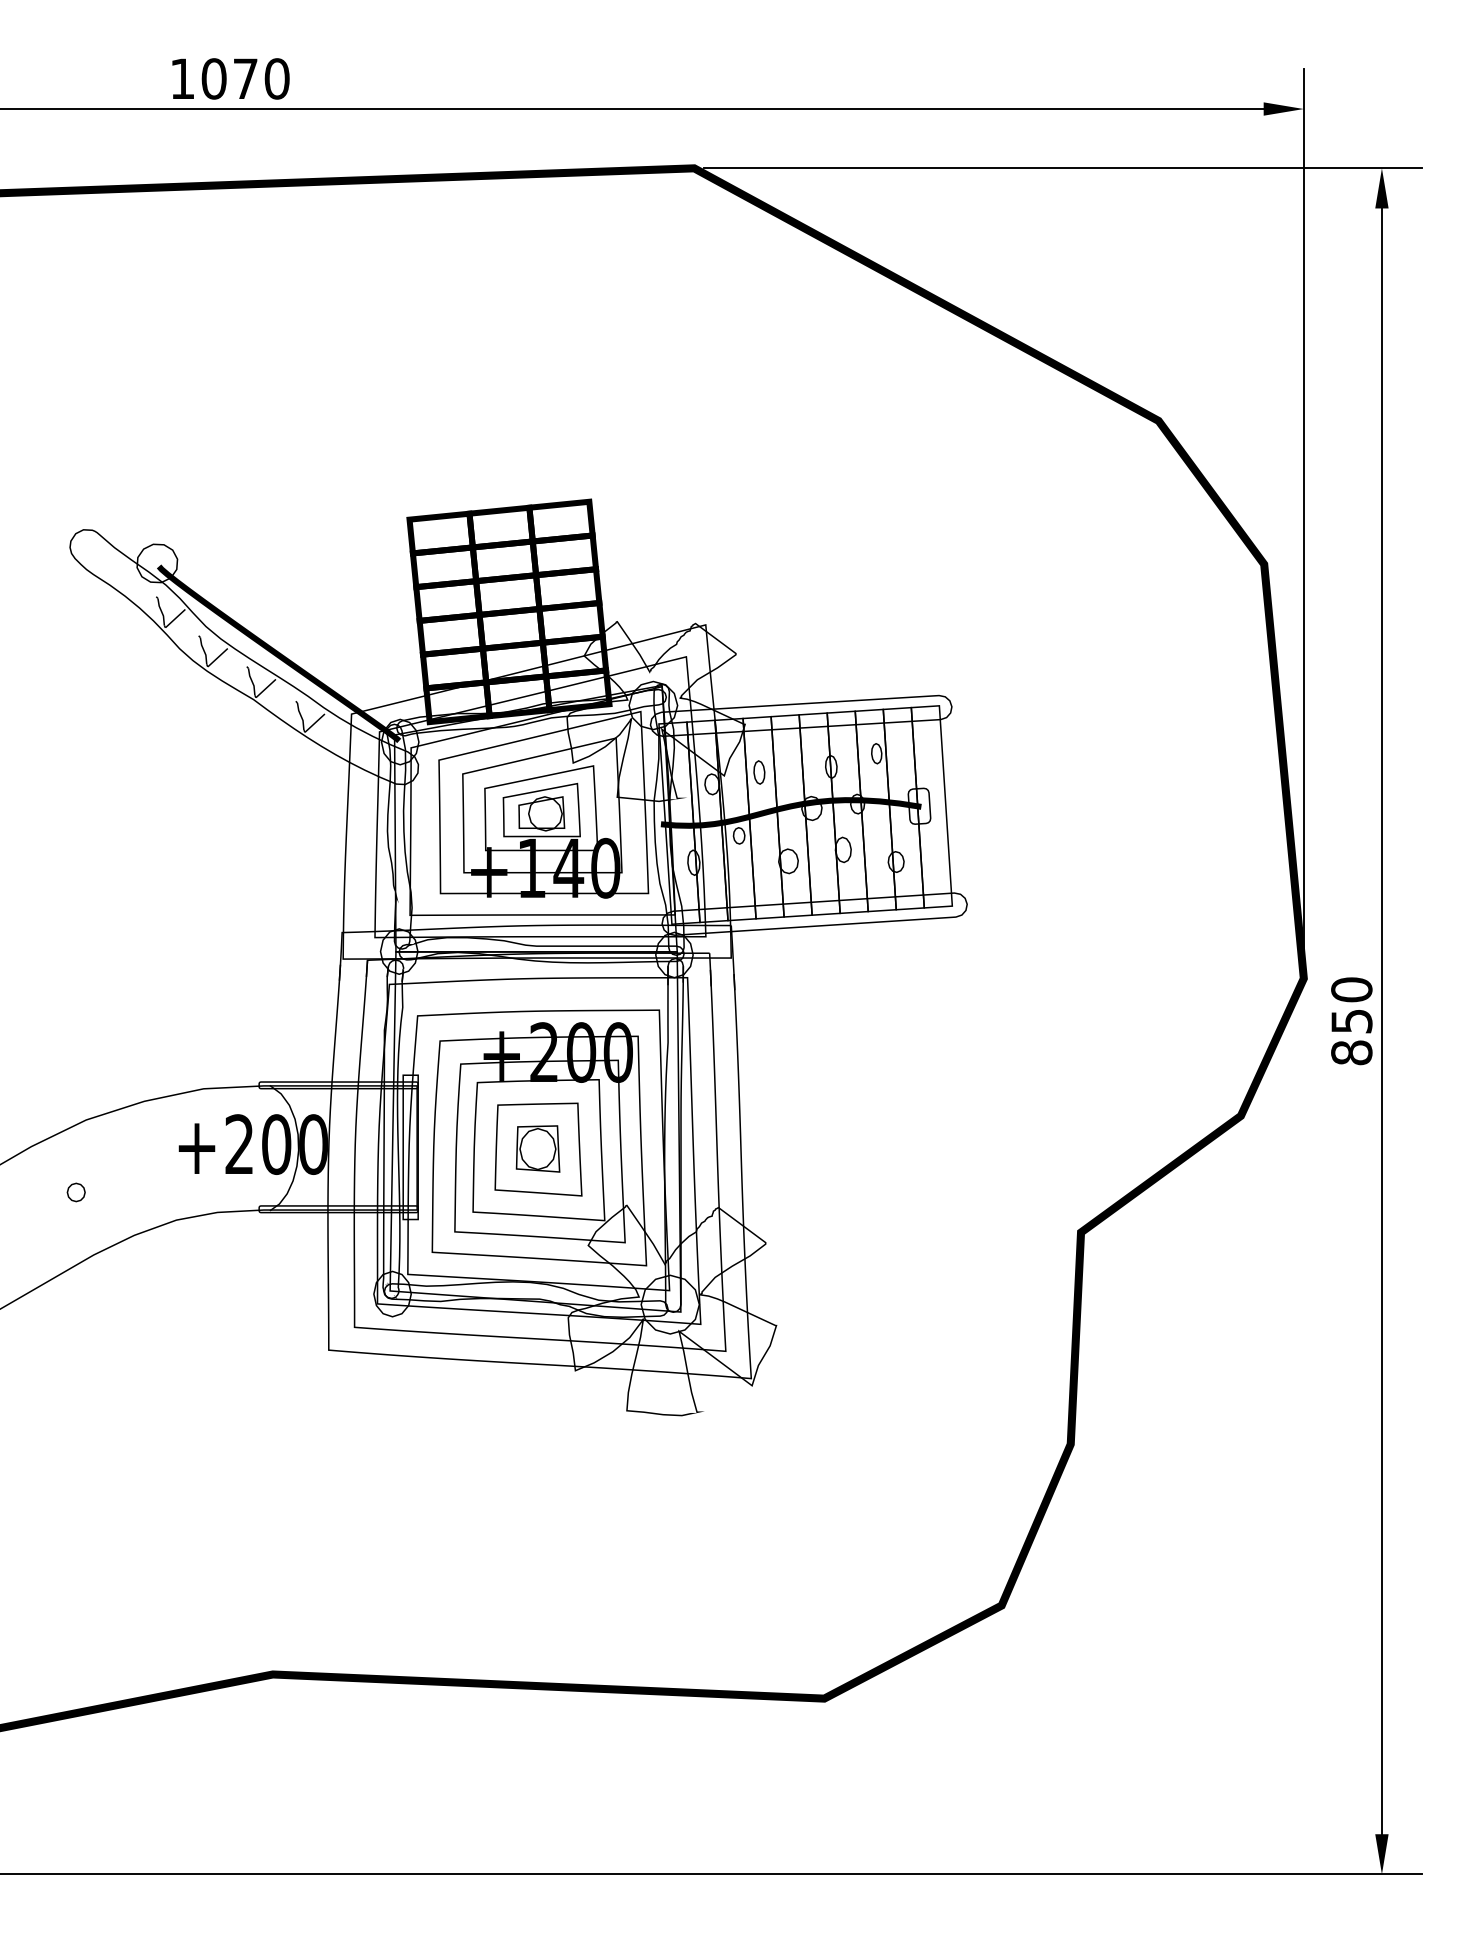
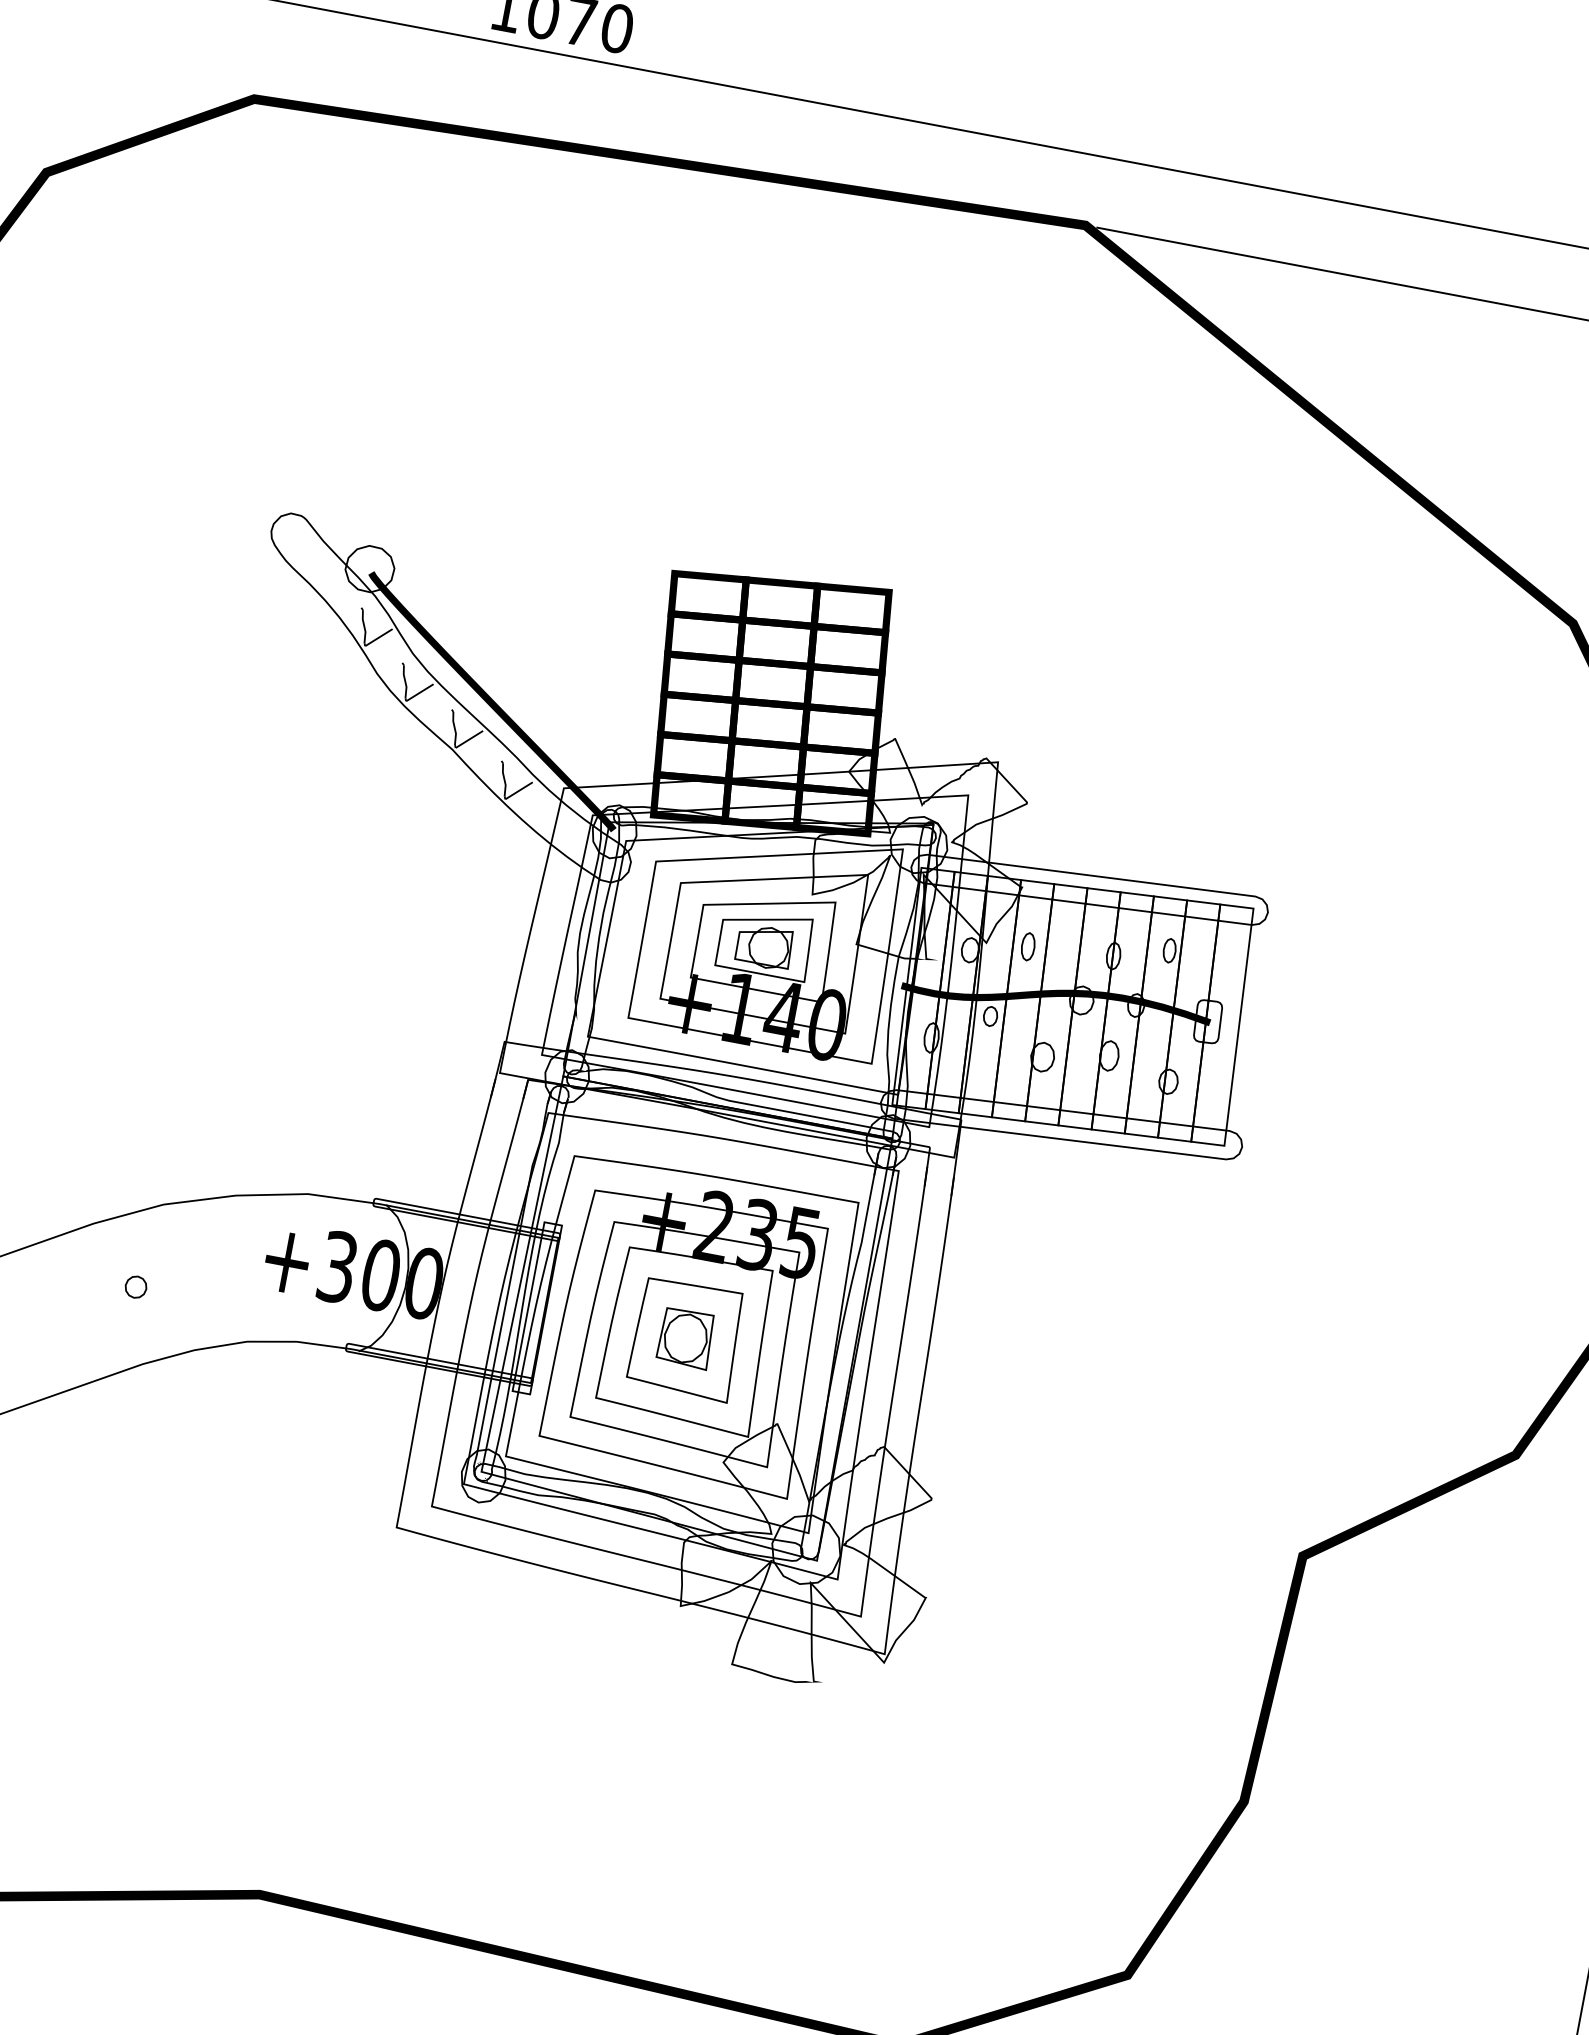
text: (599, 1052) -> (779, 1239), +200 -> +235
text: (239, 1144) -> (337, 1267), +200 -> +300

